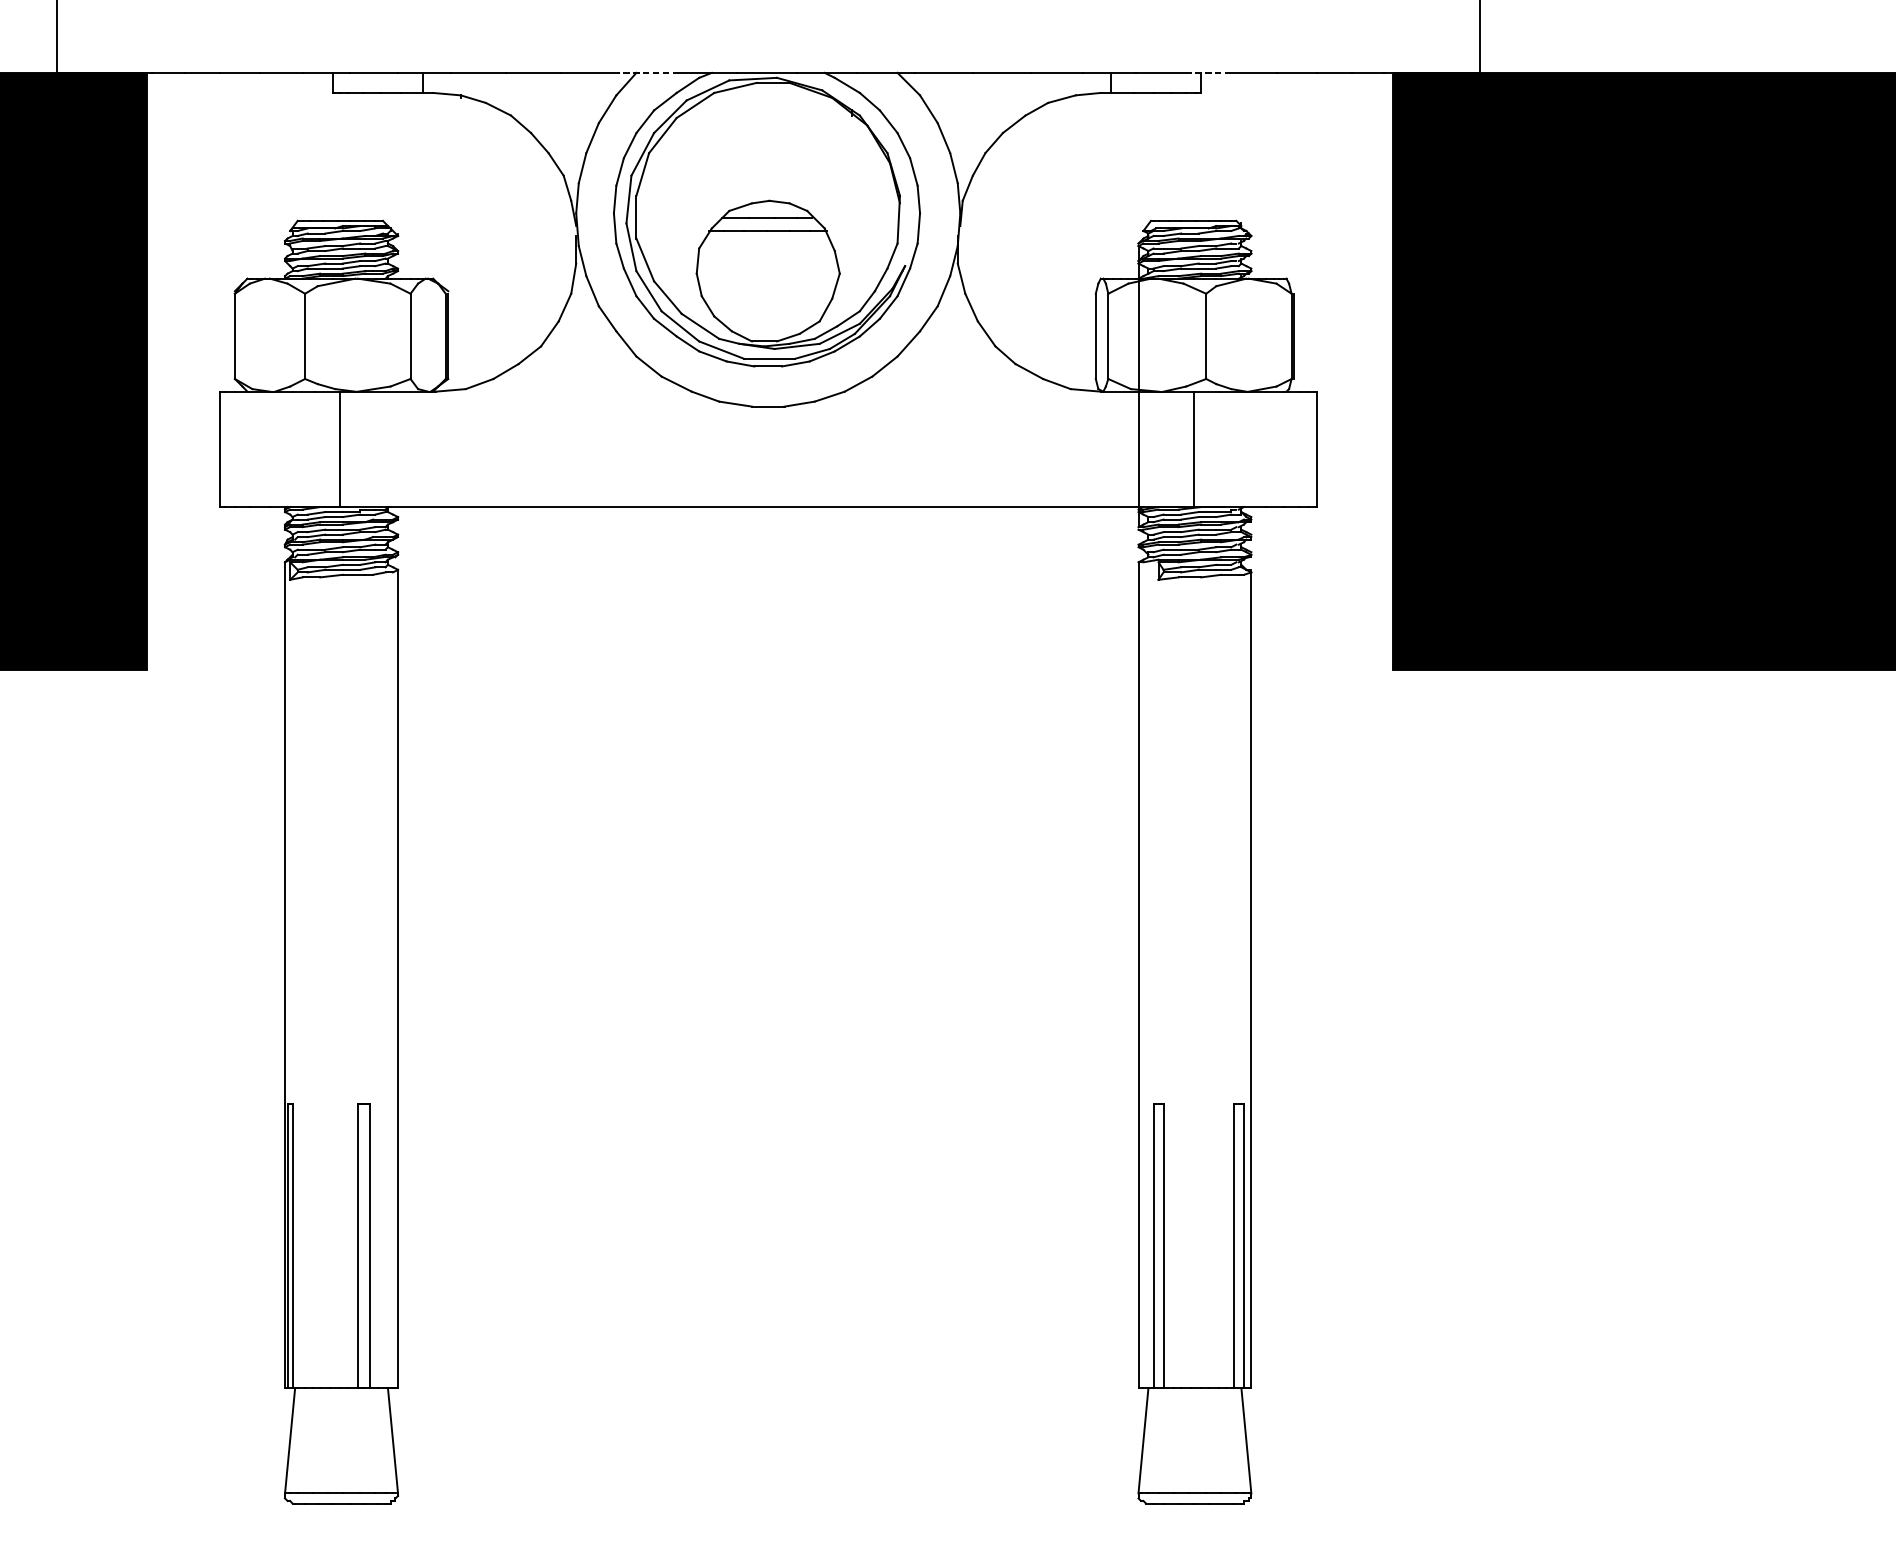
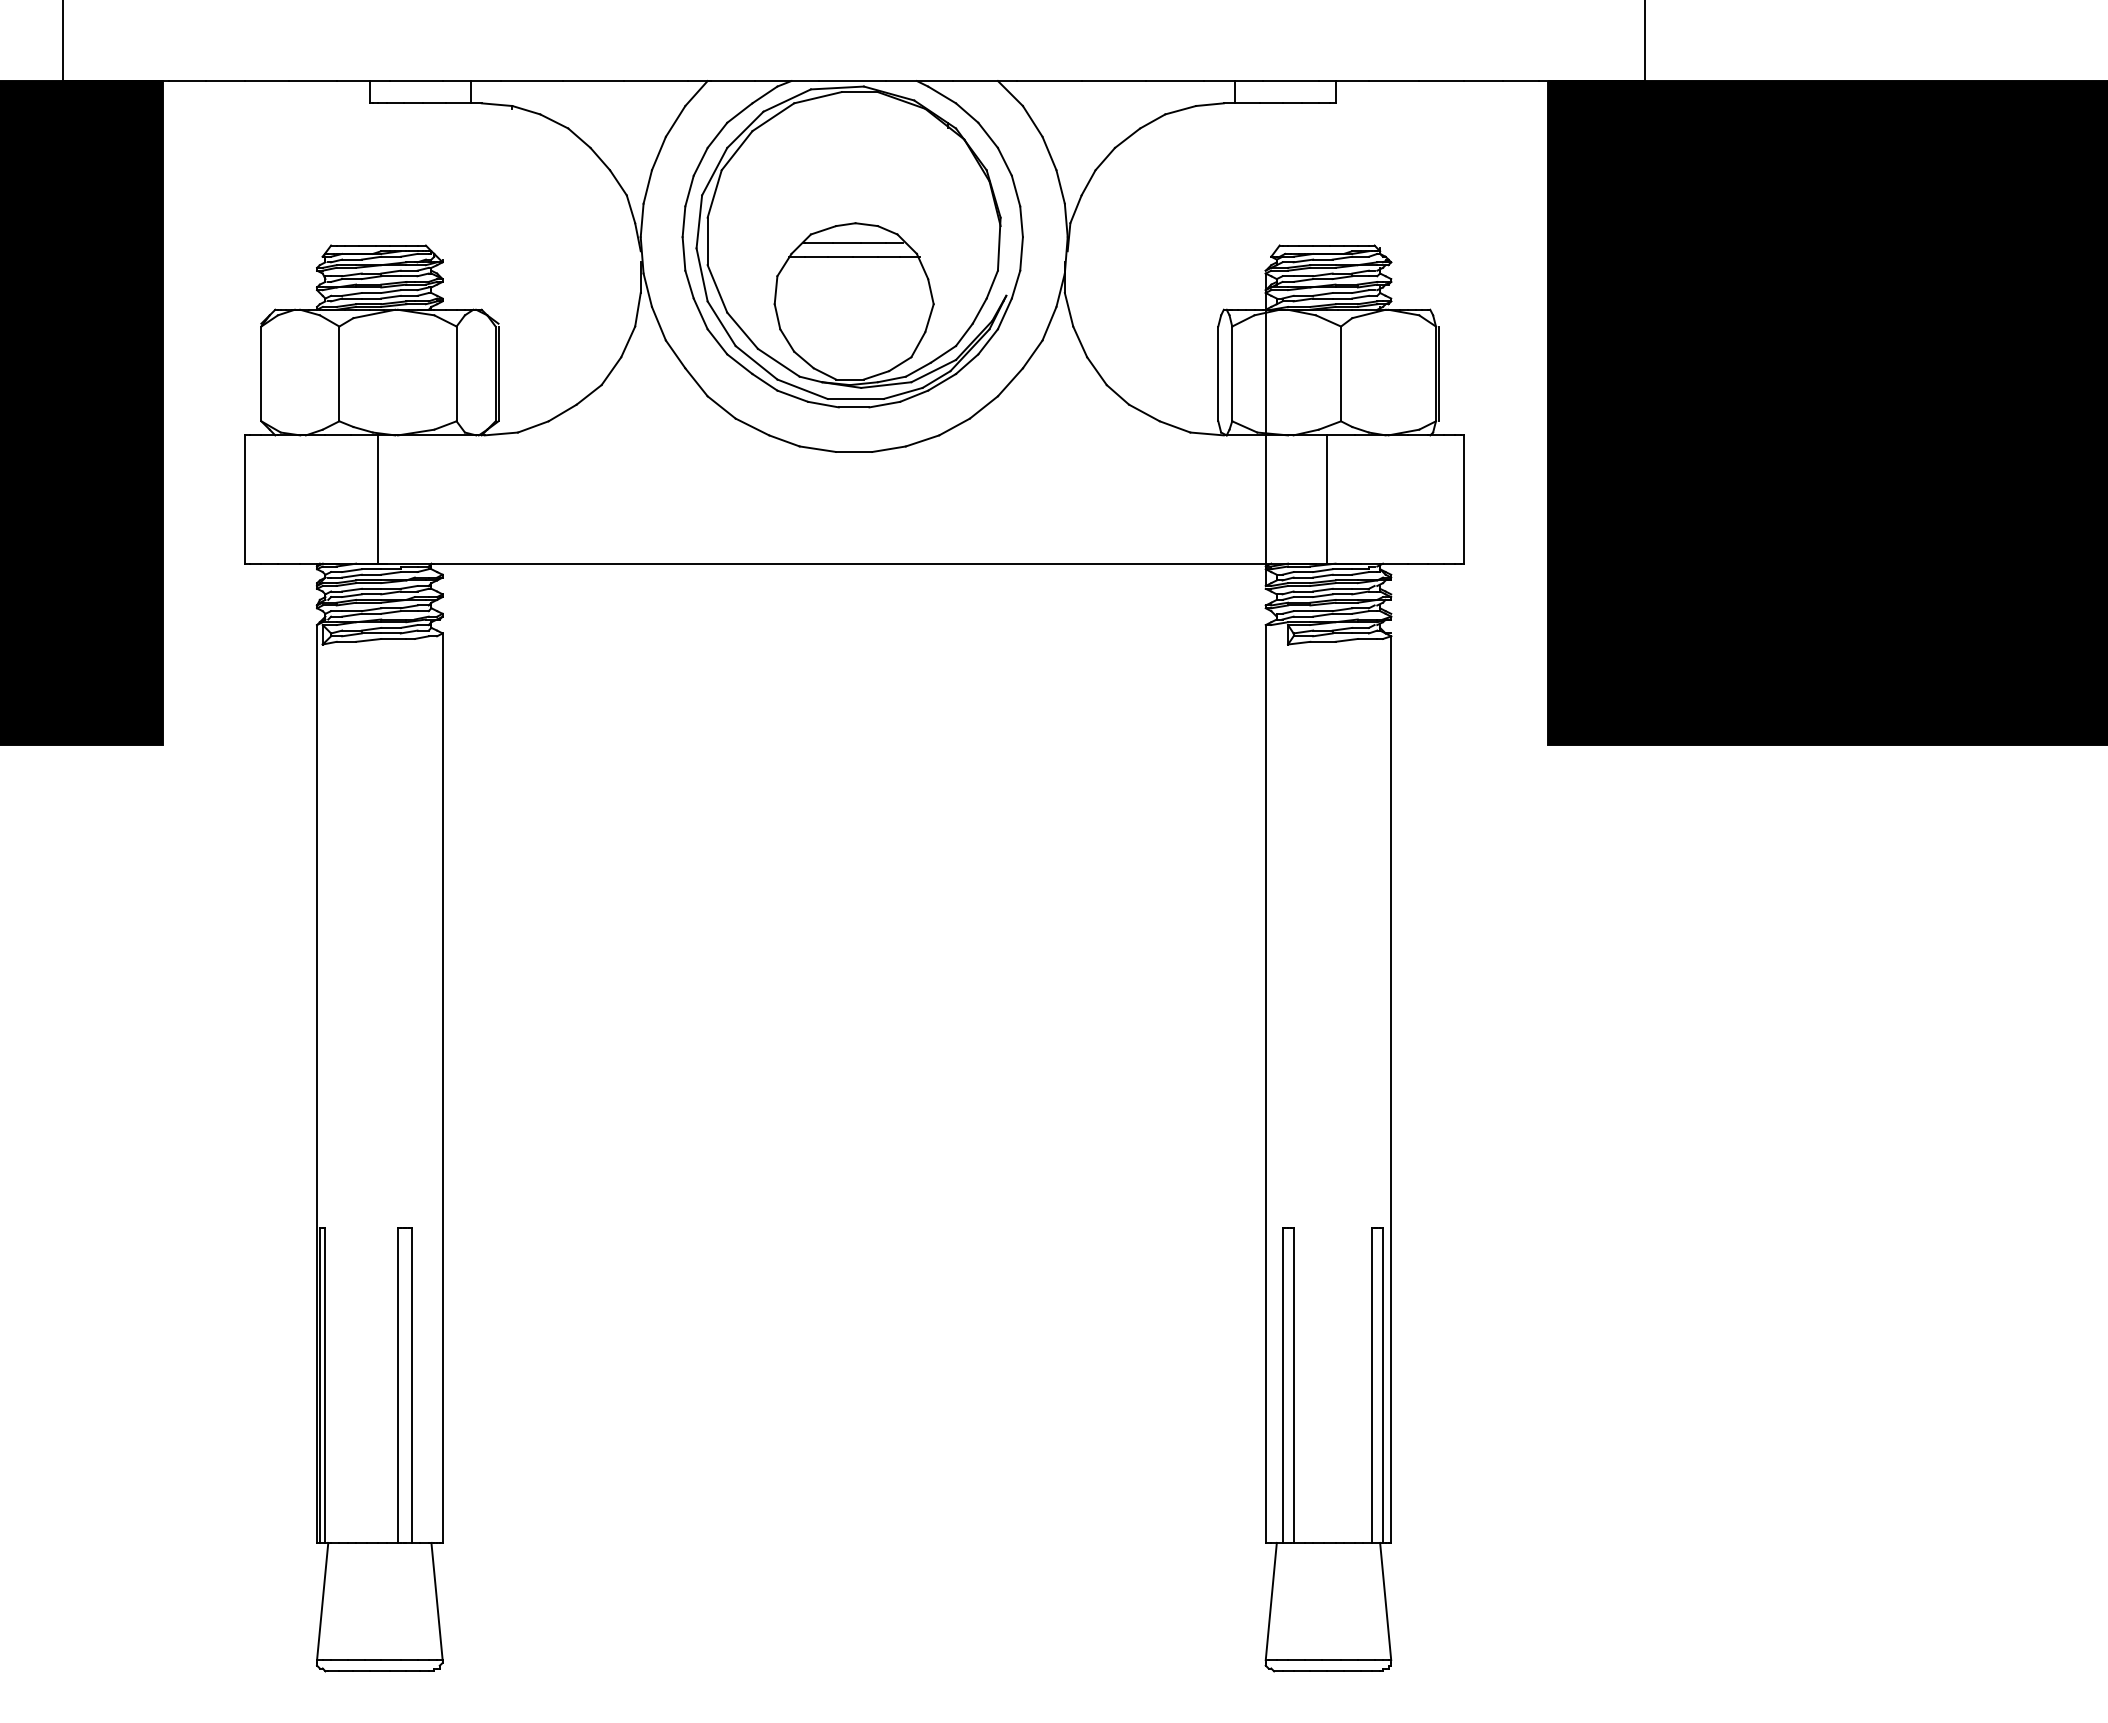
line: (648, 73) -> (721, 81), dashed -> solid
line: (1208, 73) -> (1343, 81), dashed -> solid

